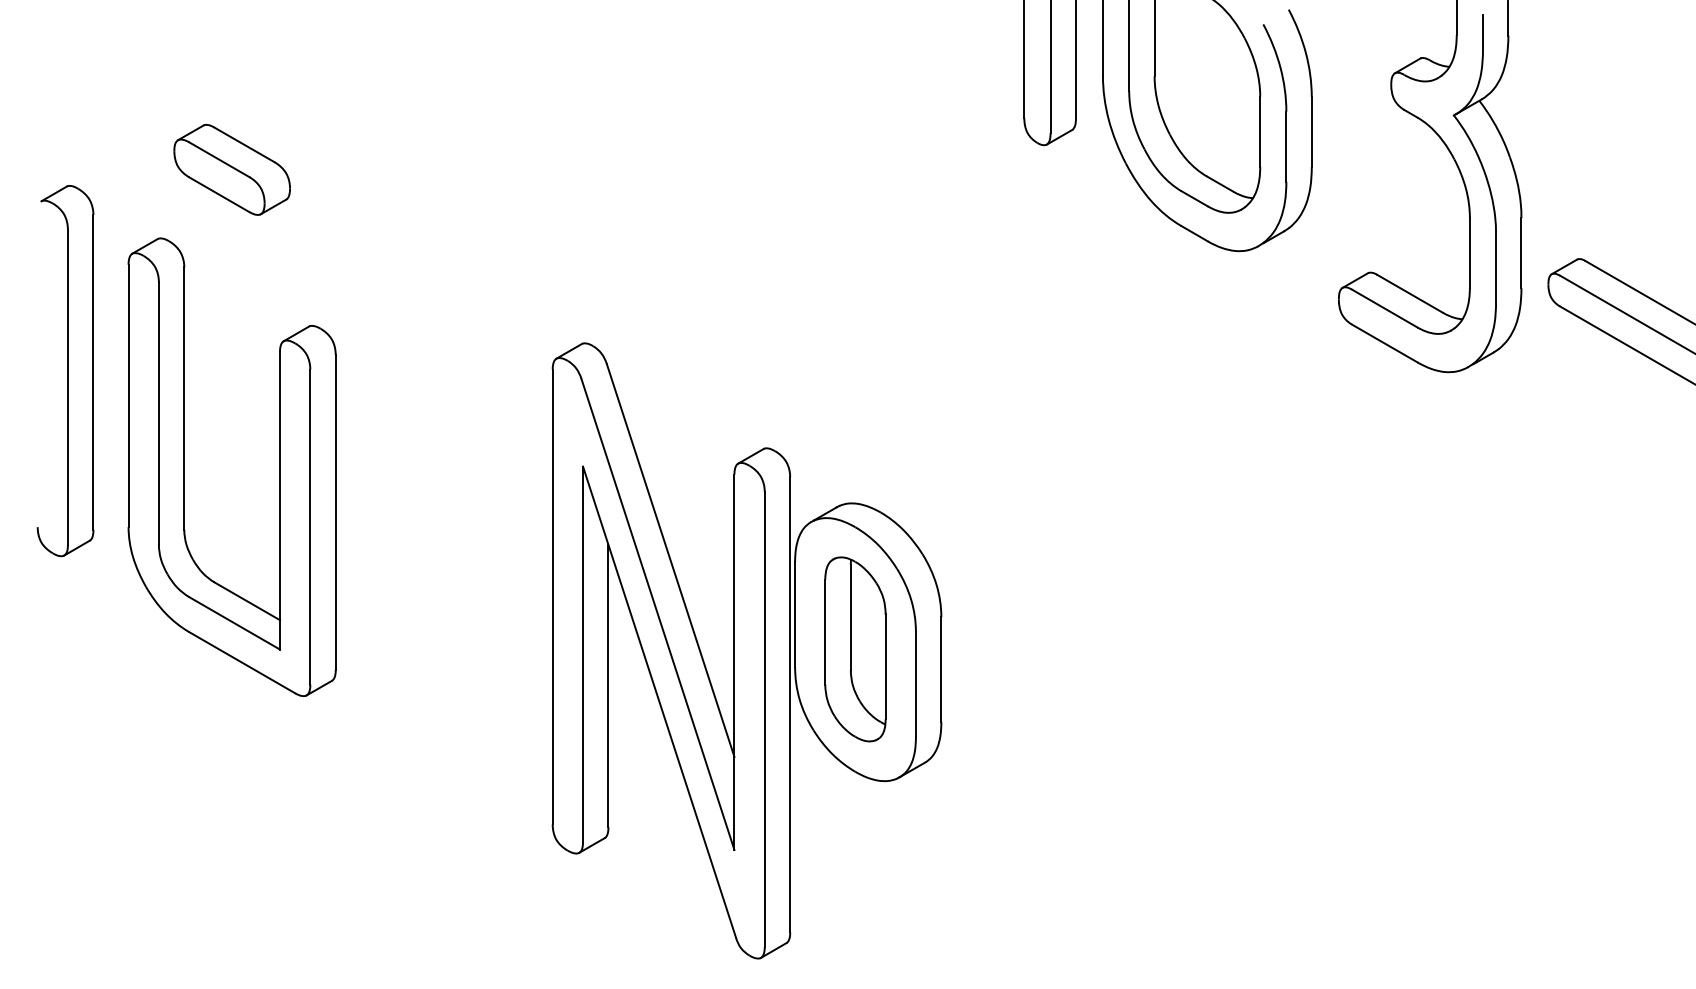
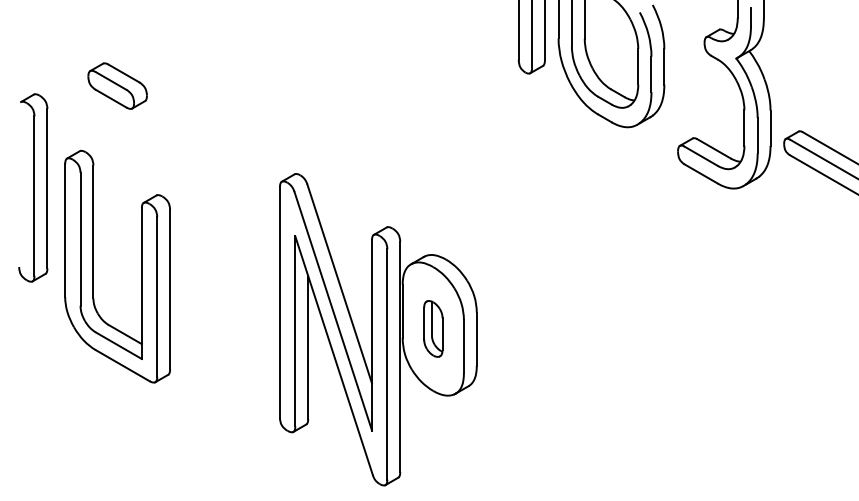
part: (184, 466) -> (93, 266), moved
part: (855, 648) -> (433, 328), size x0.6

